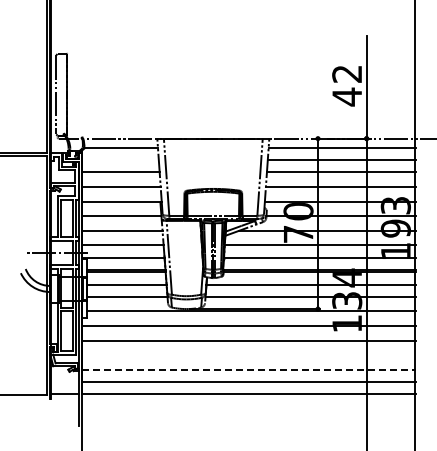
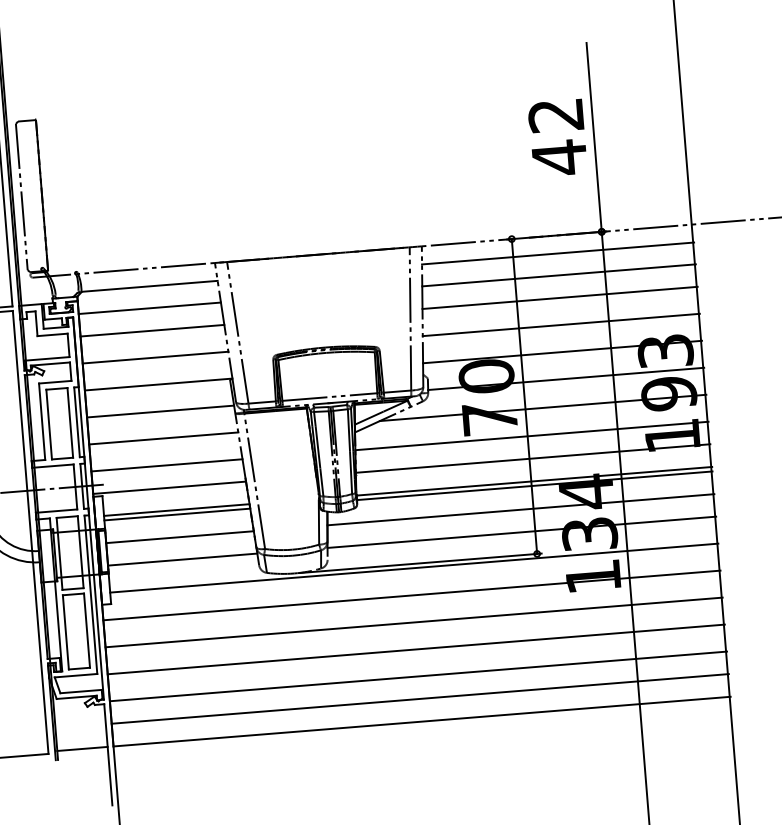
line: (119, 160) -> (148, 308), added
line: (248, 355) -> (415, 650), added
line: (249, 369) -> (419, 675), dashed -> solid

